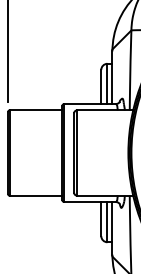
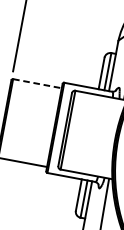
line: (36, 110) -> (37, 83), solid -> dashed

